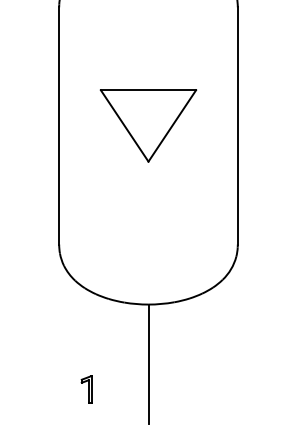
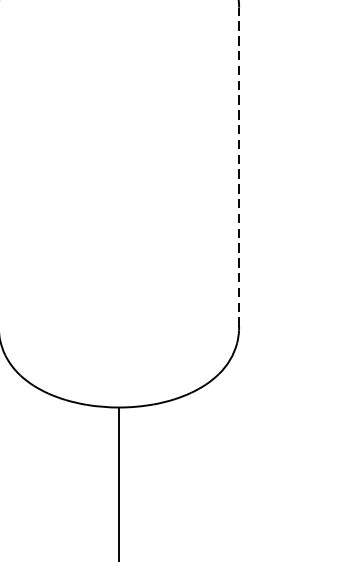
part: (148, 125) -> (118, 166), removed
line: (237, 125) -> (238, 166), solid -> dashed
part: (86, 389) -> (35, 521), removed

